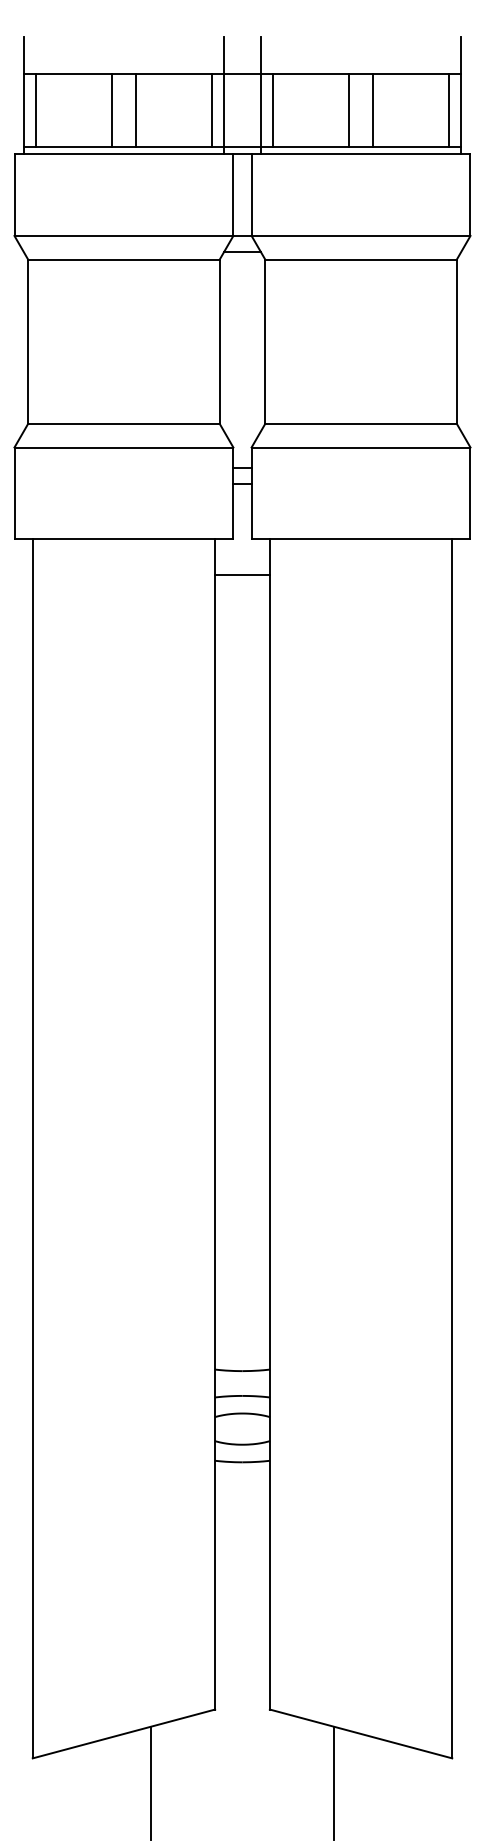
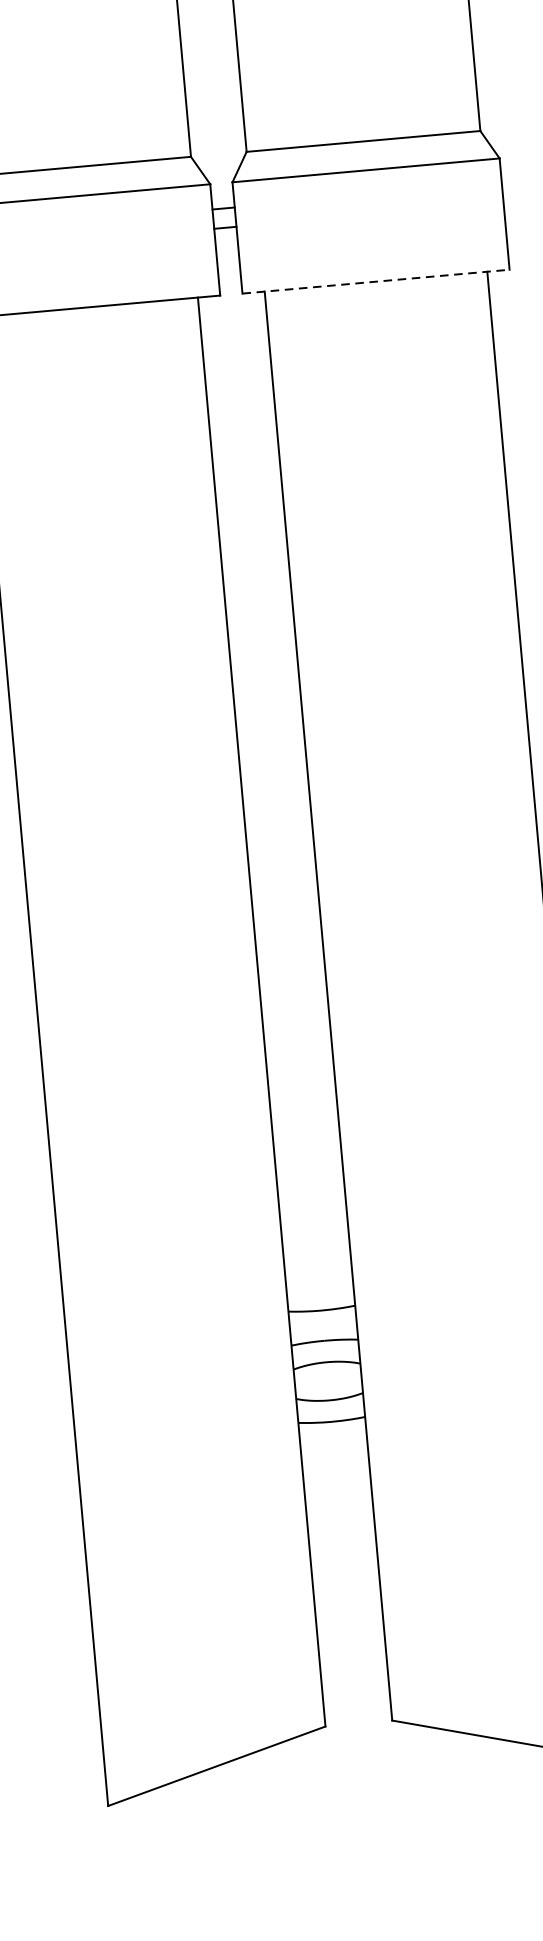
line: (361, 538) -> (376, 281), solid -> dashed
line: (242, 575) -> (235, 339), removed
line: (151, 1782) -> (255, 1822), removed
line: (333, 1782) -> (477, 1802), removed

